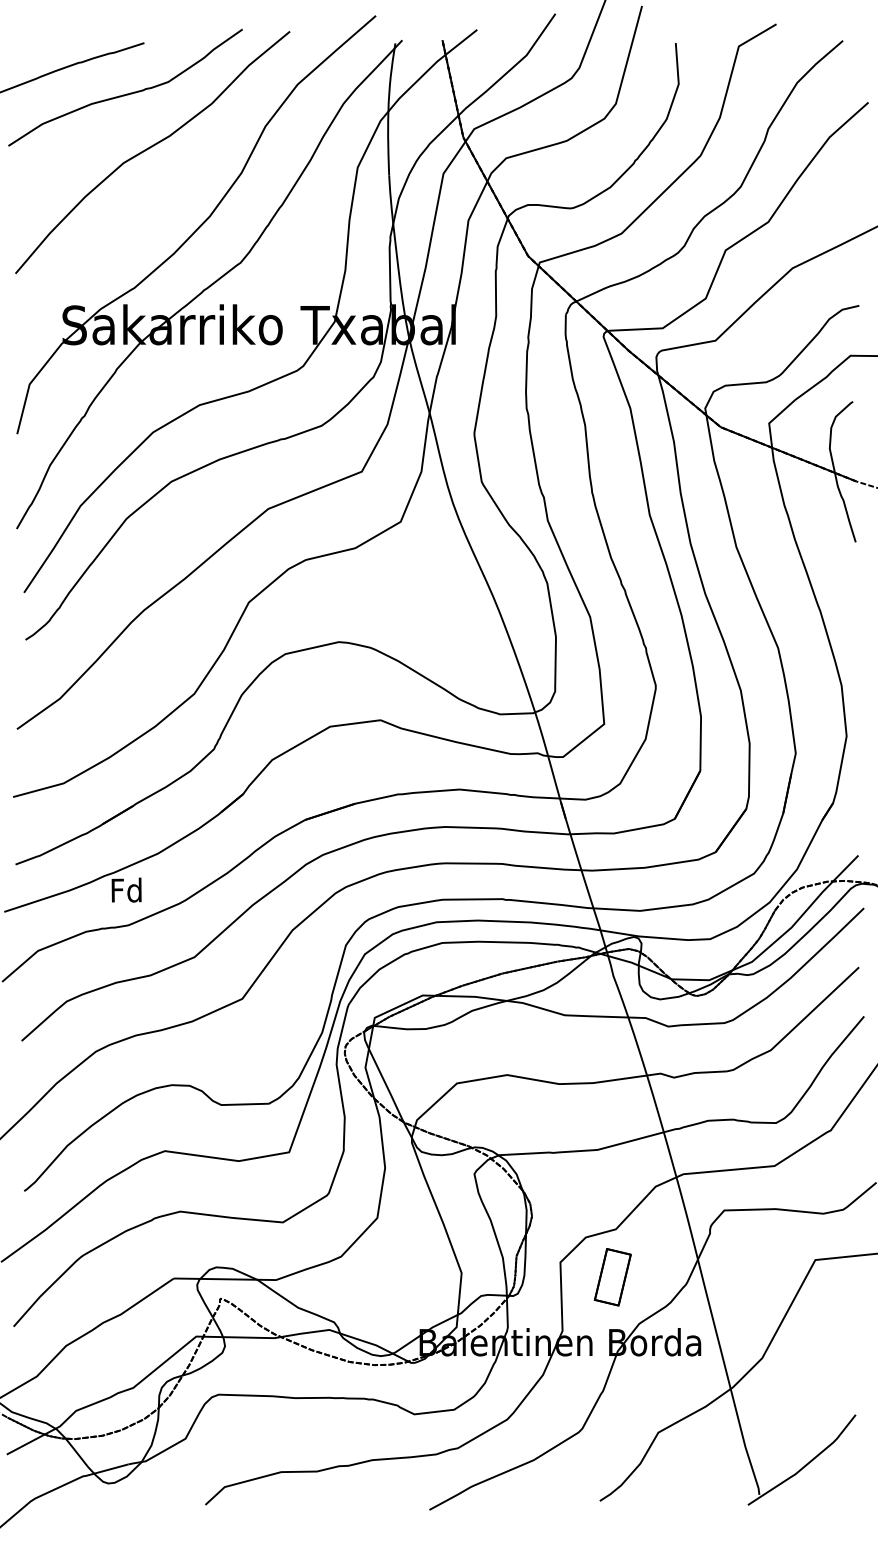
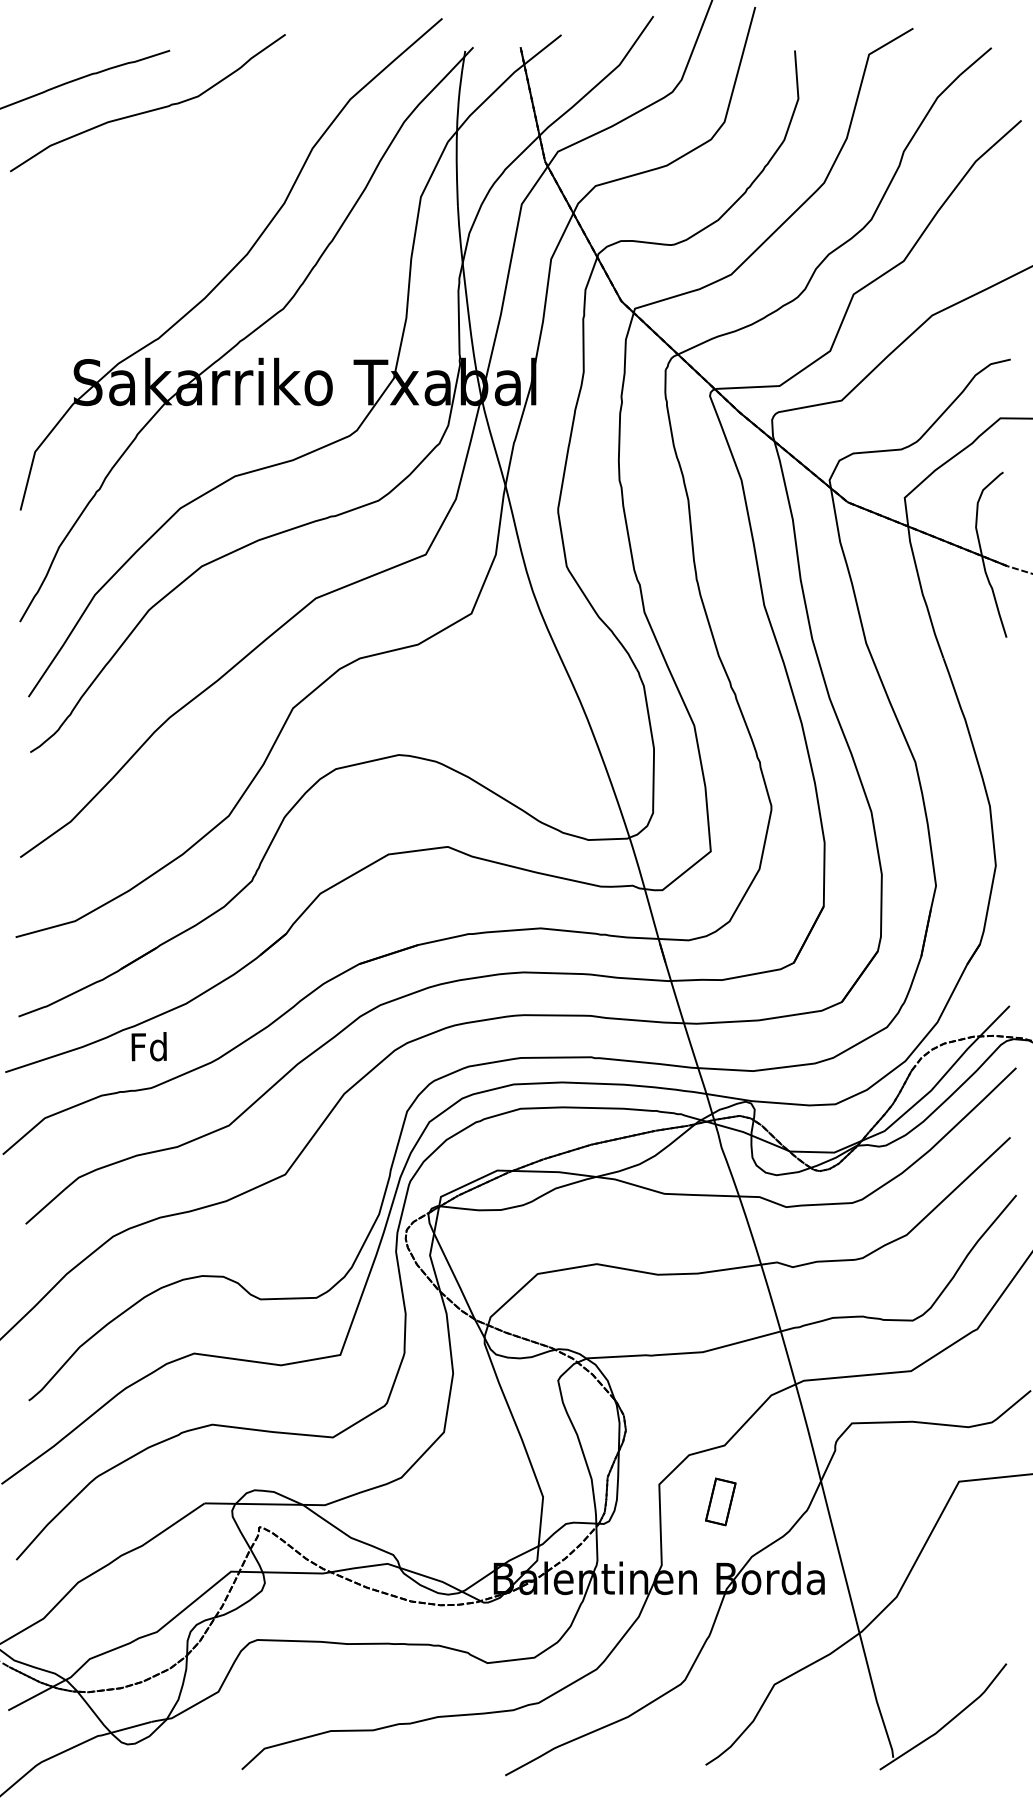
curve: (150, 148) -> (177, 174), removed
part: (612, 1276) -> (720, 1501), size x0.7

